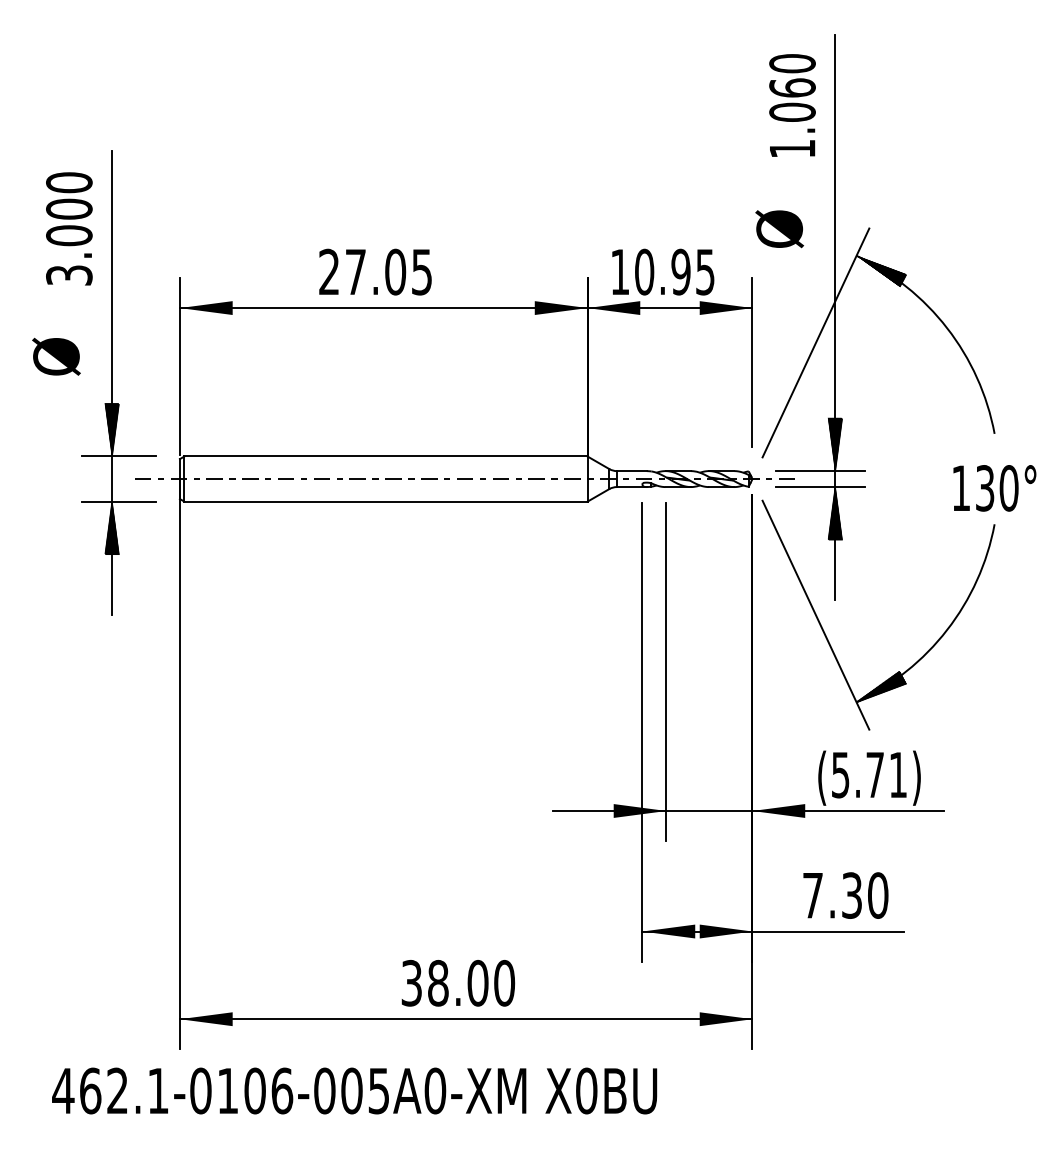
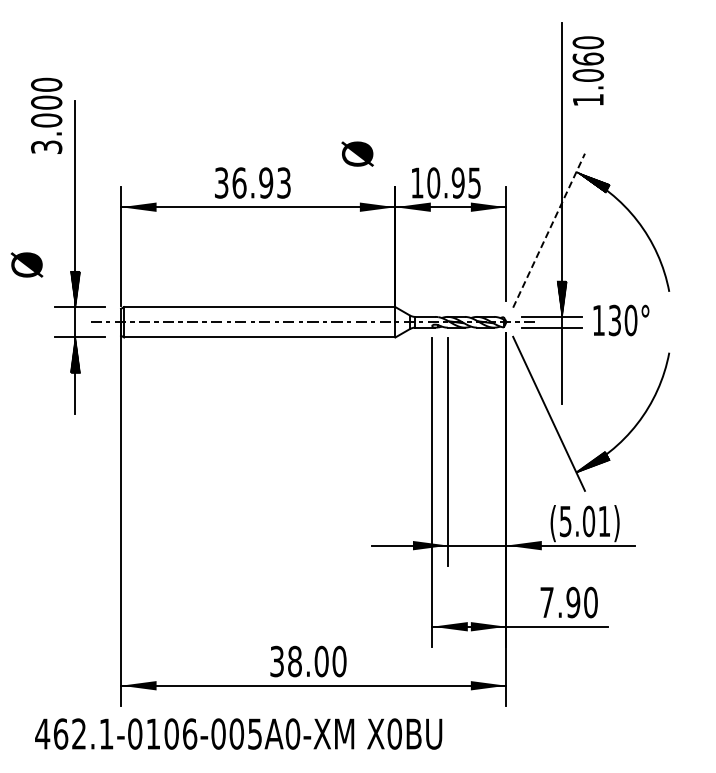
text: (791, 104) -> (587, 70), moved
text: (69, 228) -> (46, 115), moved
text: (779, 228) -> (357, 153), moved
text: (375, 271) -> (252, 182), 27.05 -> 36.93
line: (816, 342) -> (549, 230), solid -> dashed
text: (55, 356) -> (26, 264), moved
text: (994, 488) -> (621, 320), moved
hatch: (834, 513) -> (561, 345), removed
text: (876, 775) -> (589, 521), (5.71) -> (5.01)
text: (852, 895) -> (573, 602), 7.30 -> 7.90

